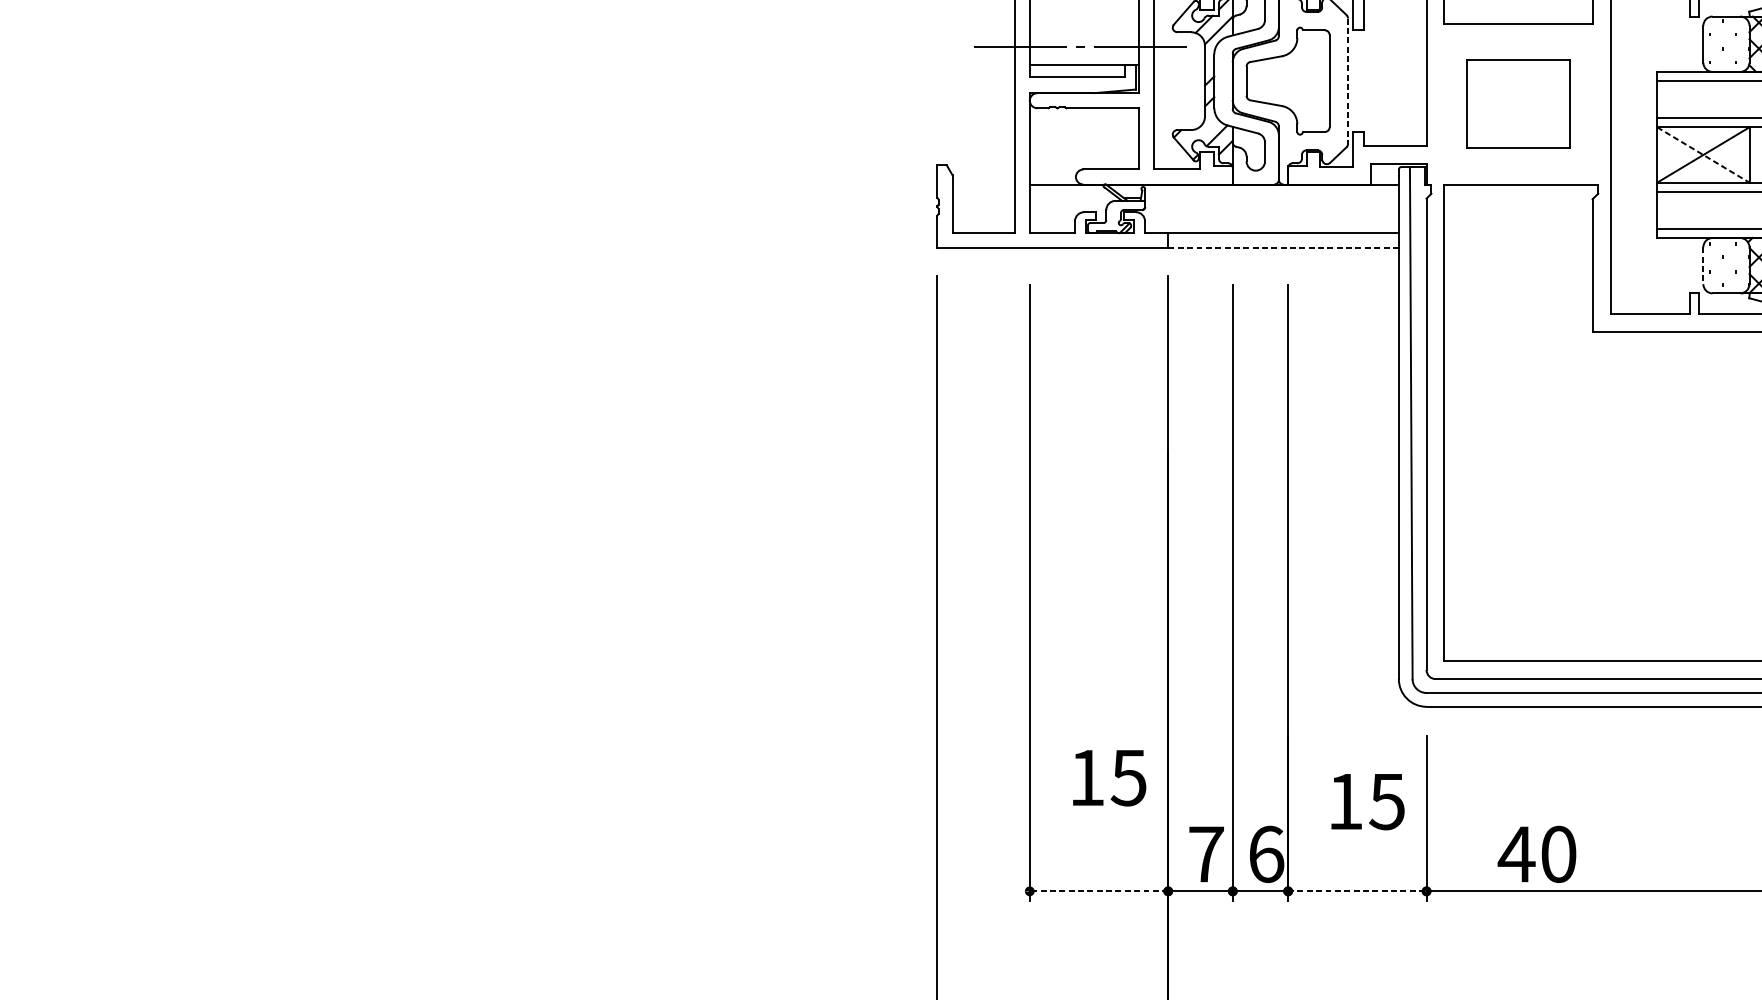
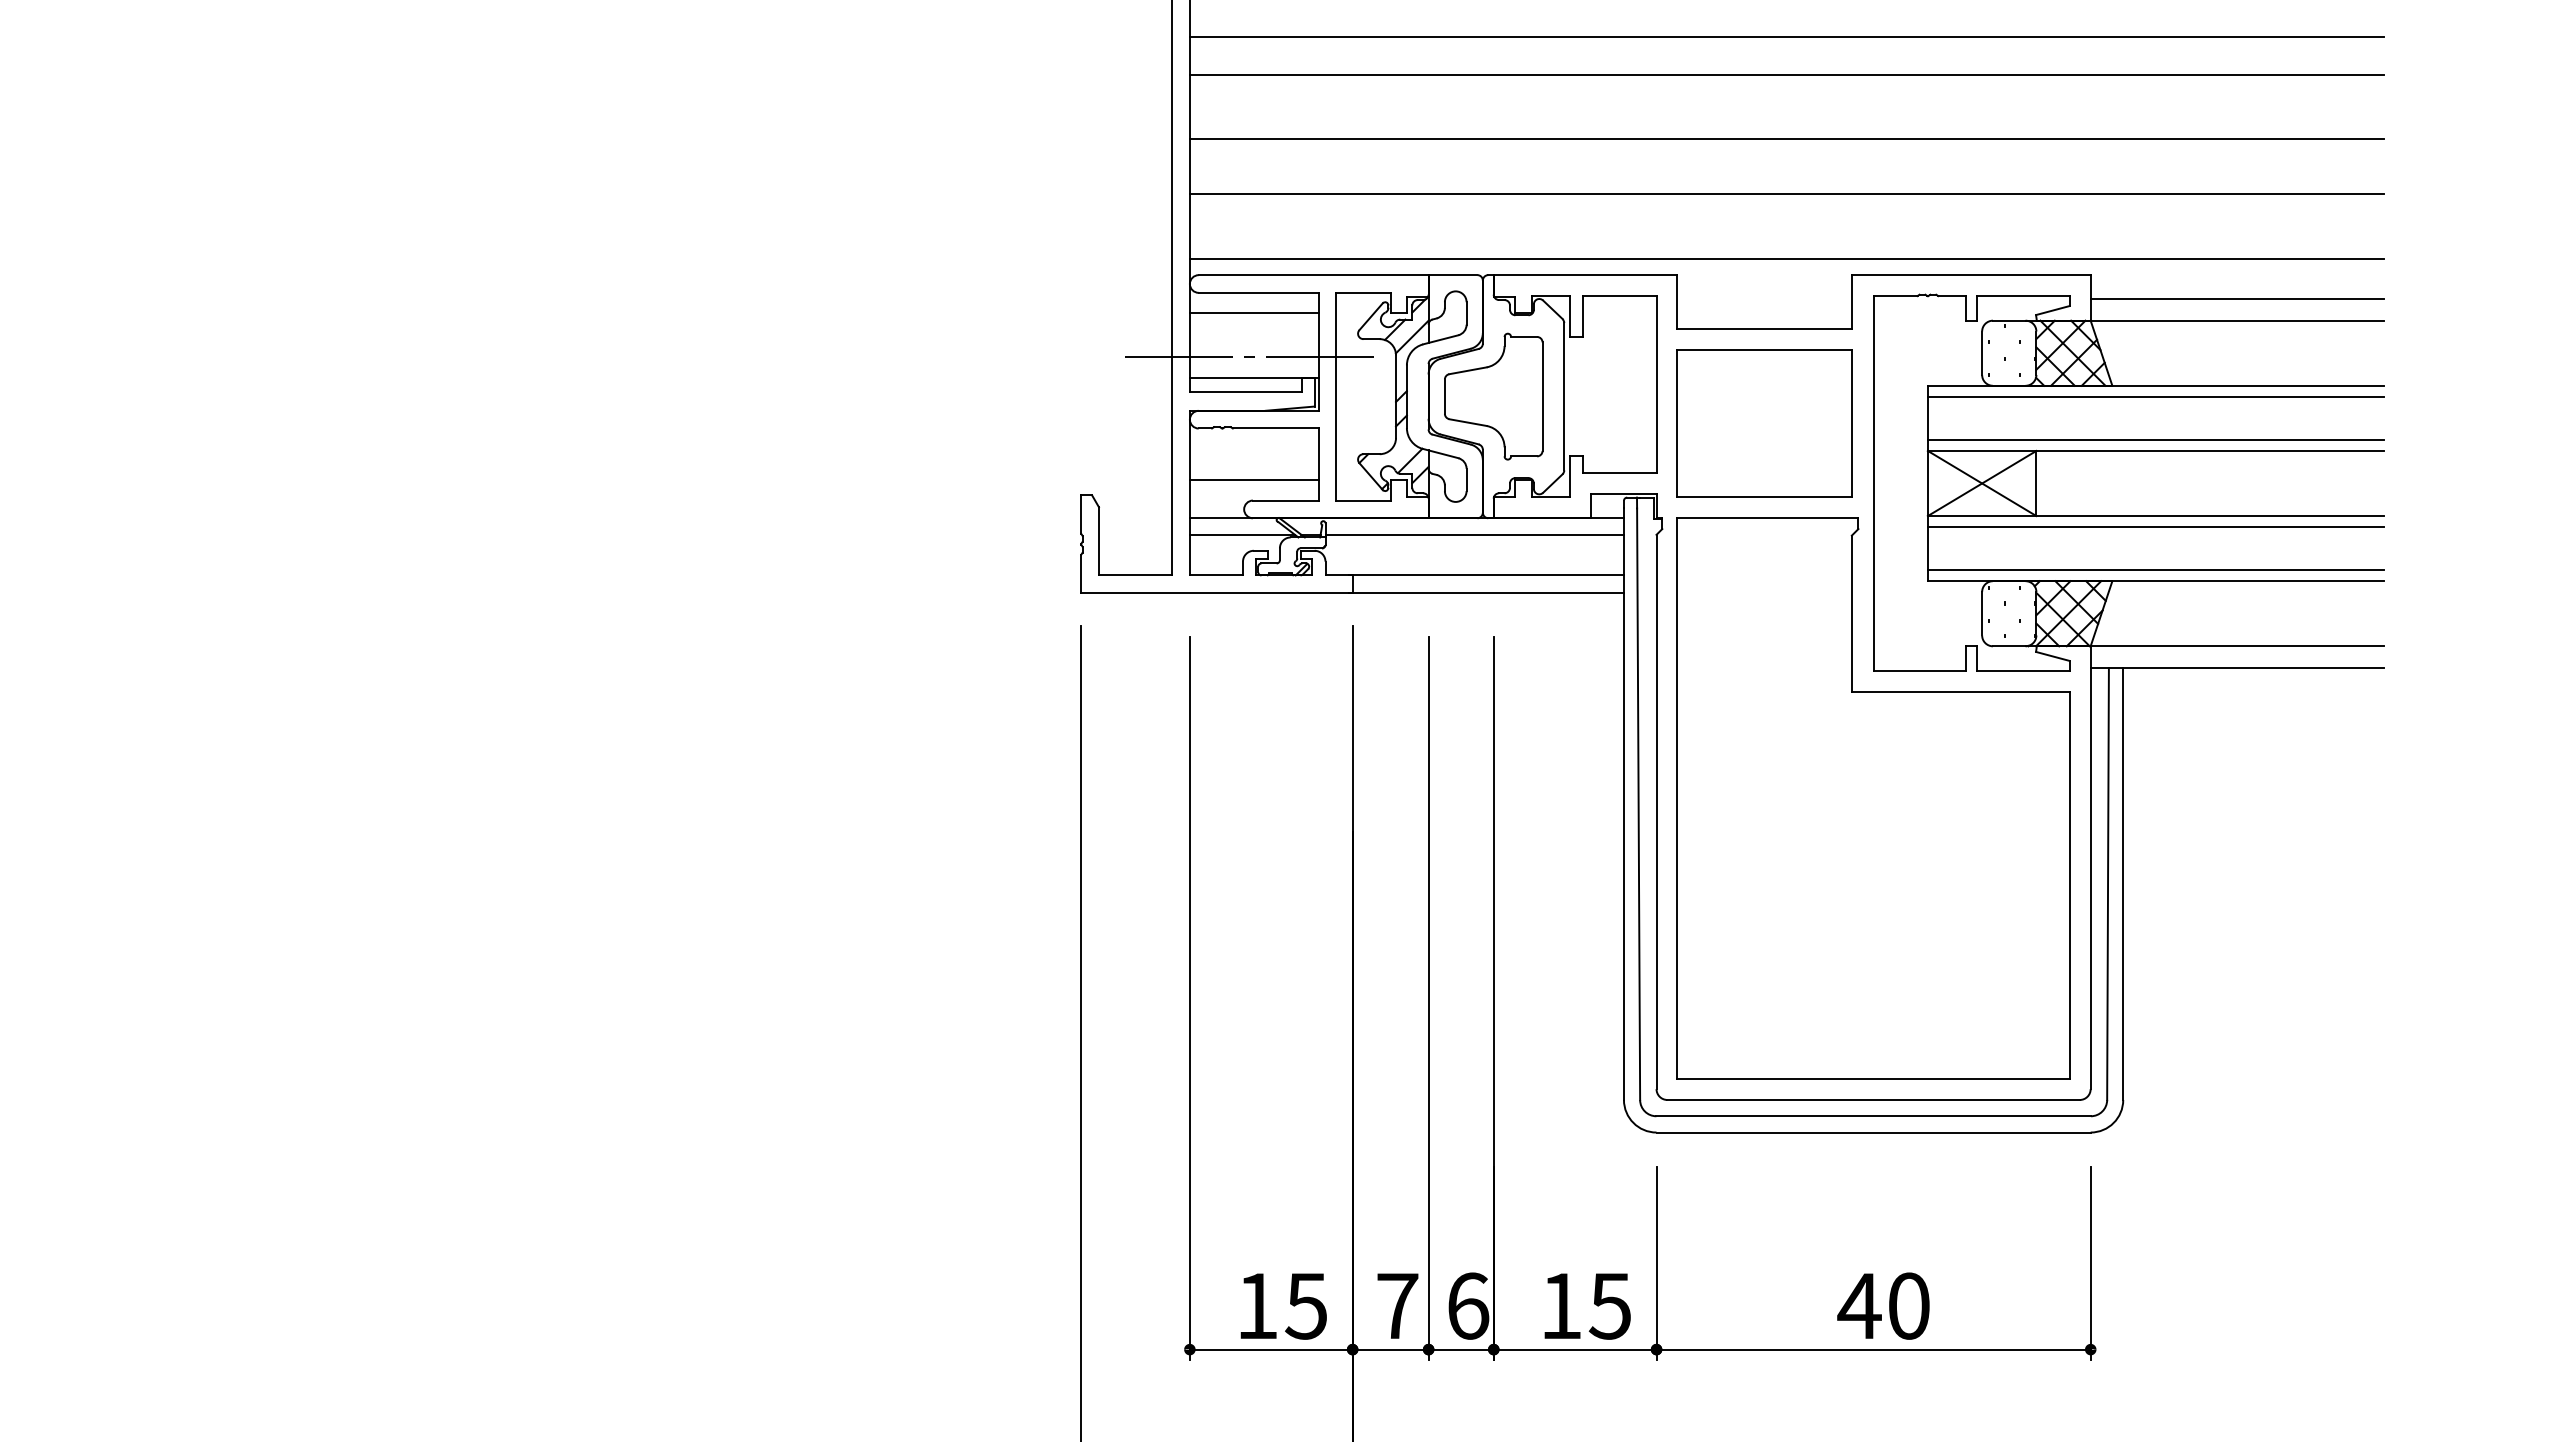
line: (1083, 10) -> (1253, 313), added
line: (1348, 81) -> (1564, 396), dashed -> solid
part: (1518, 103) -> (1764, 423), size x1.43
line: (1083, 152) -> (1253, 480), added
line: (1703, 154) -> (1982, 483), dashed -> solid
line: (1073, 198) -> (1241, 534), added
line: (1271, 198) -> (1474, 534), added
line: (1281, 248) -> (1486, 593), dashed -> solid
line: (1703, 265) -> (1982, 613), dashed -> solid
text: (1109, 778) -> (1283, 1306), moved
text: (1367, 801) -> (1587, 1306), moved
text: (1537, 853) -> (1883, 1305), moved
line: (1098, 891) -> (1270, 1349), dashed -> solid
line: (1357, 891) -> (1575, 1349), dashed -> solid

